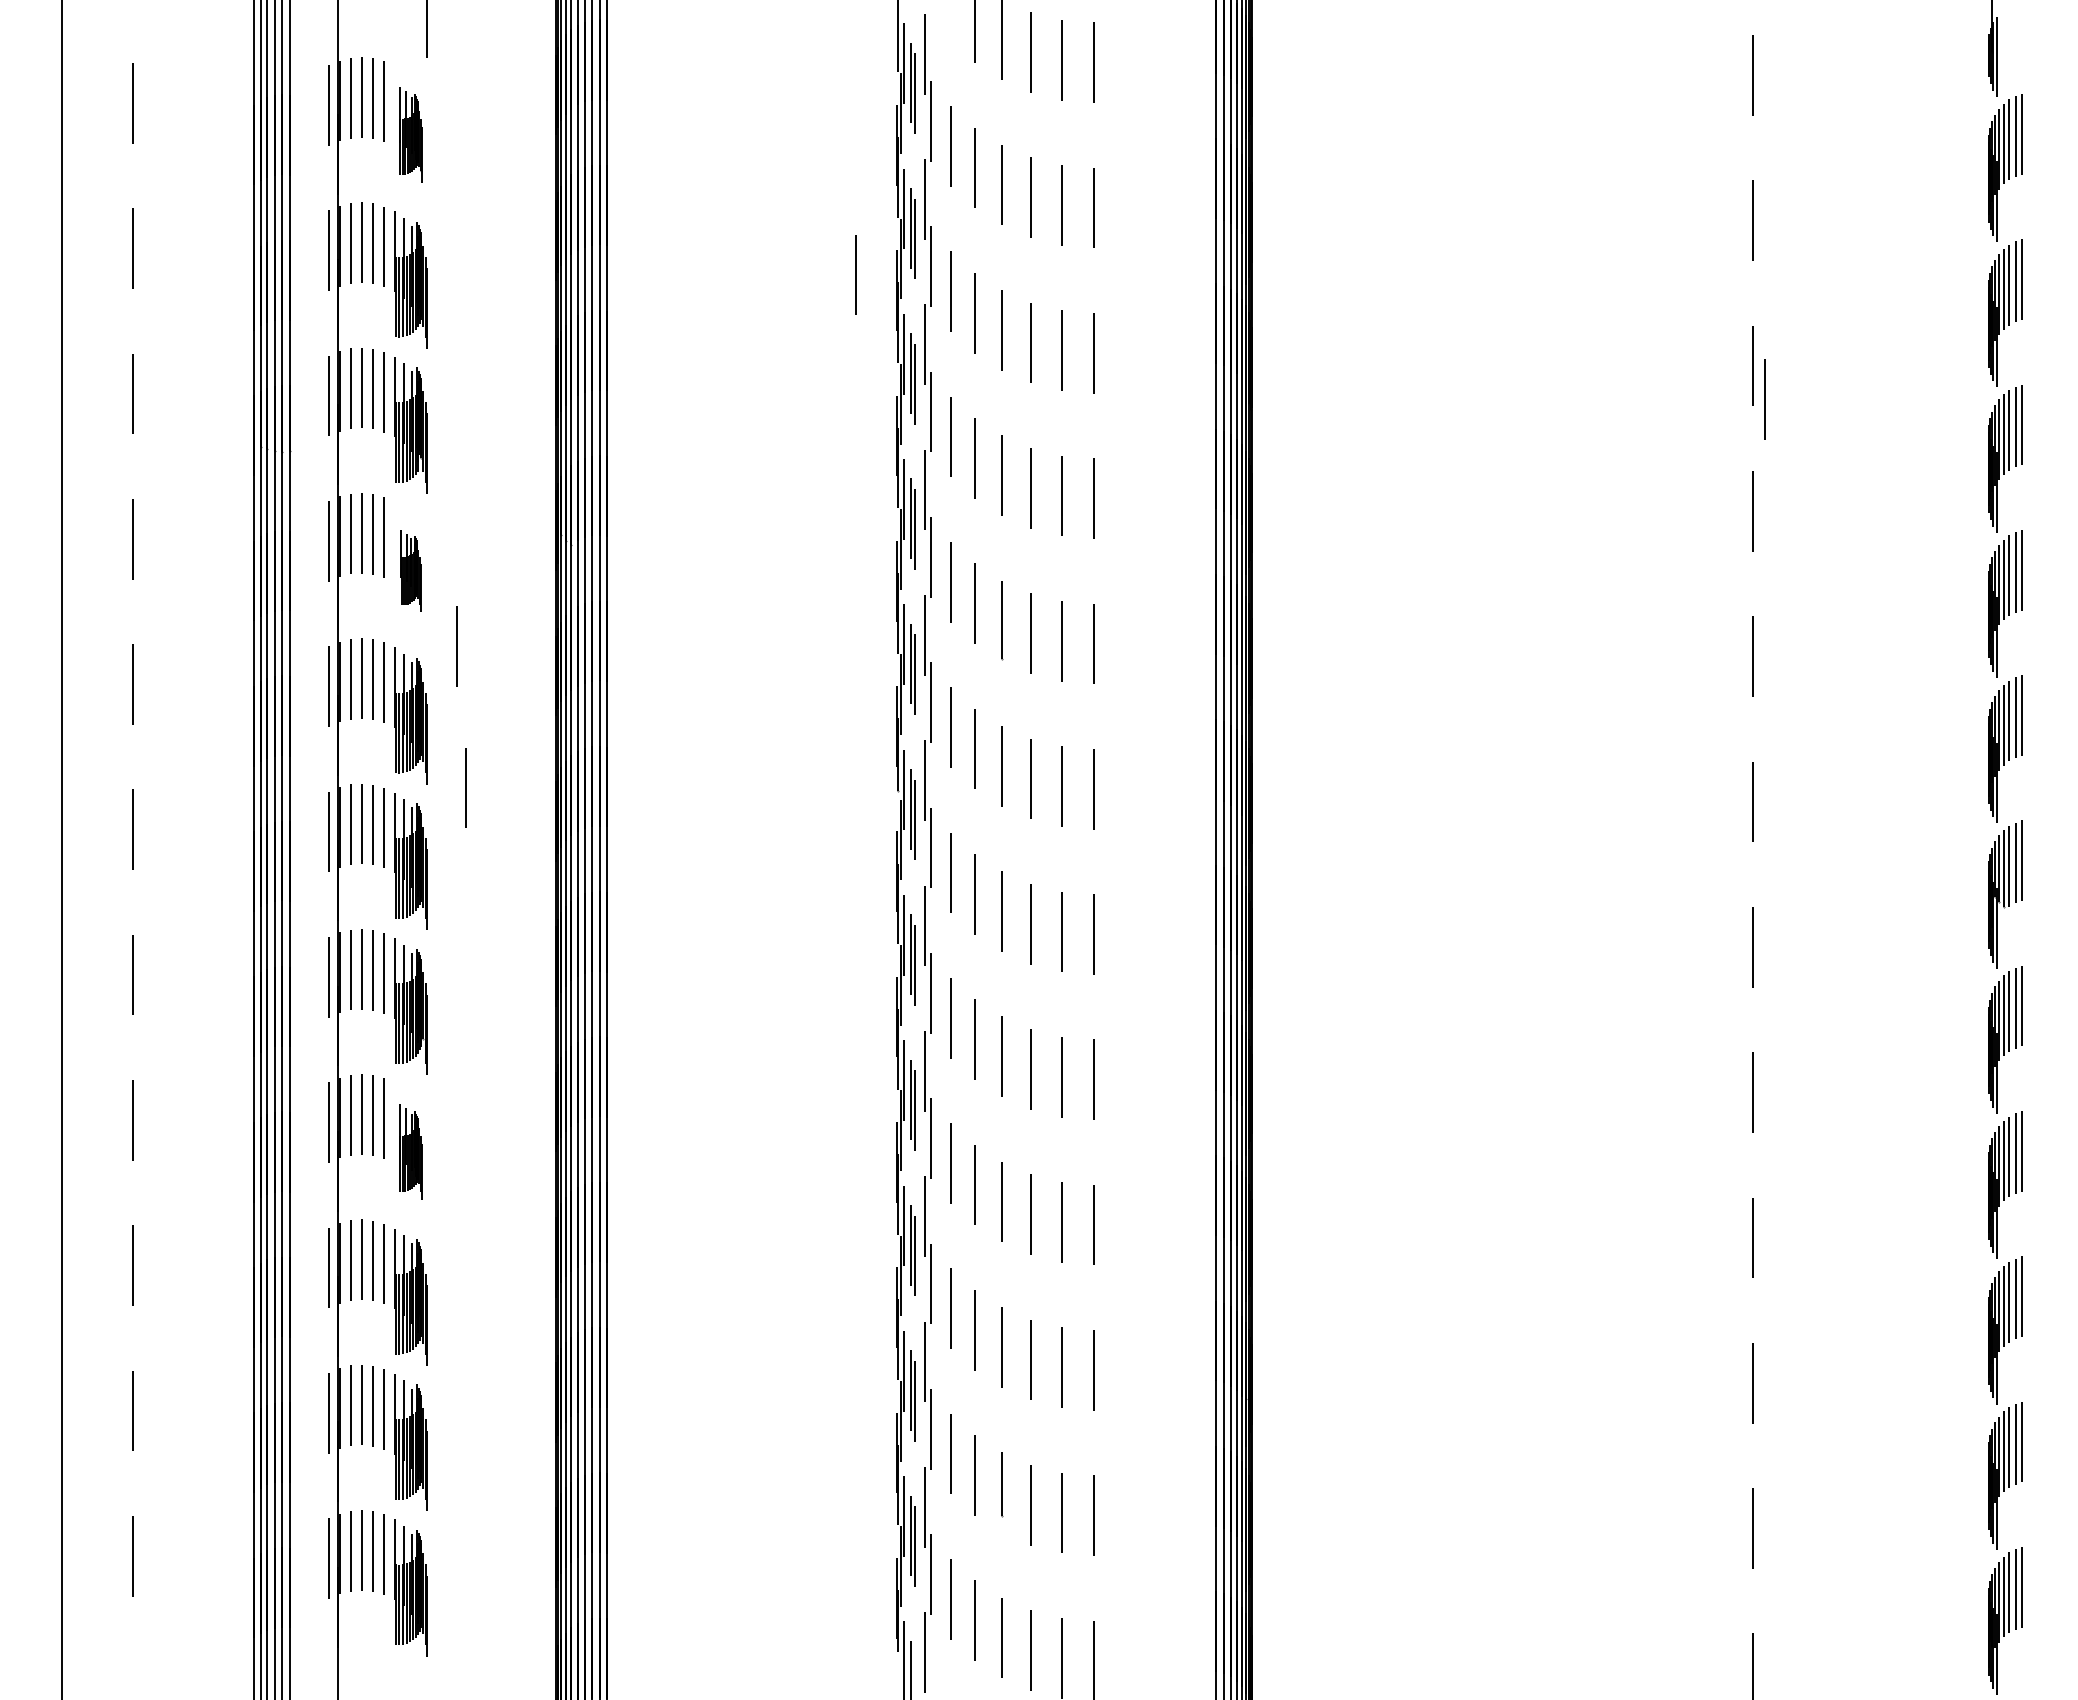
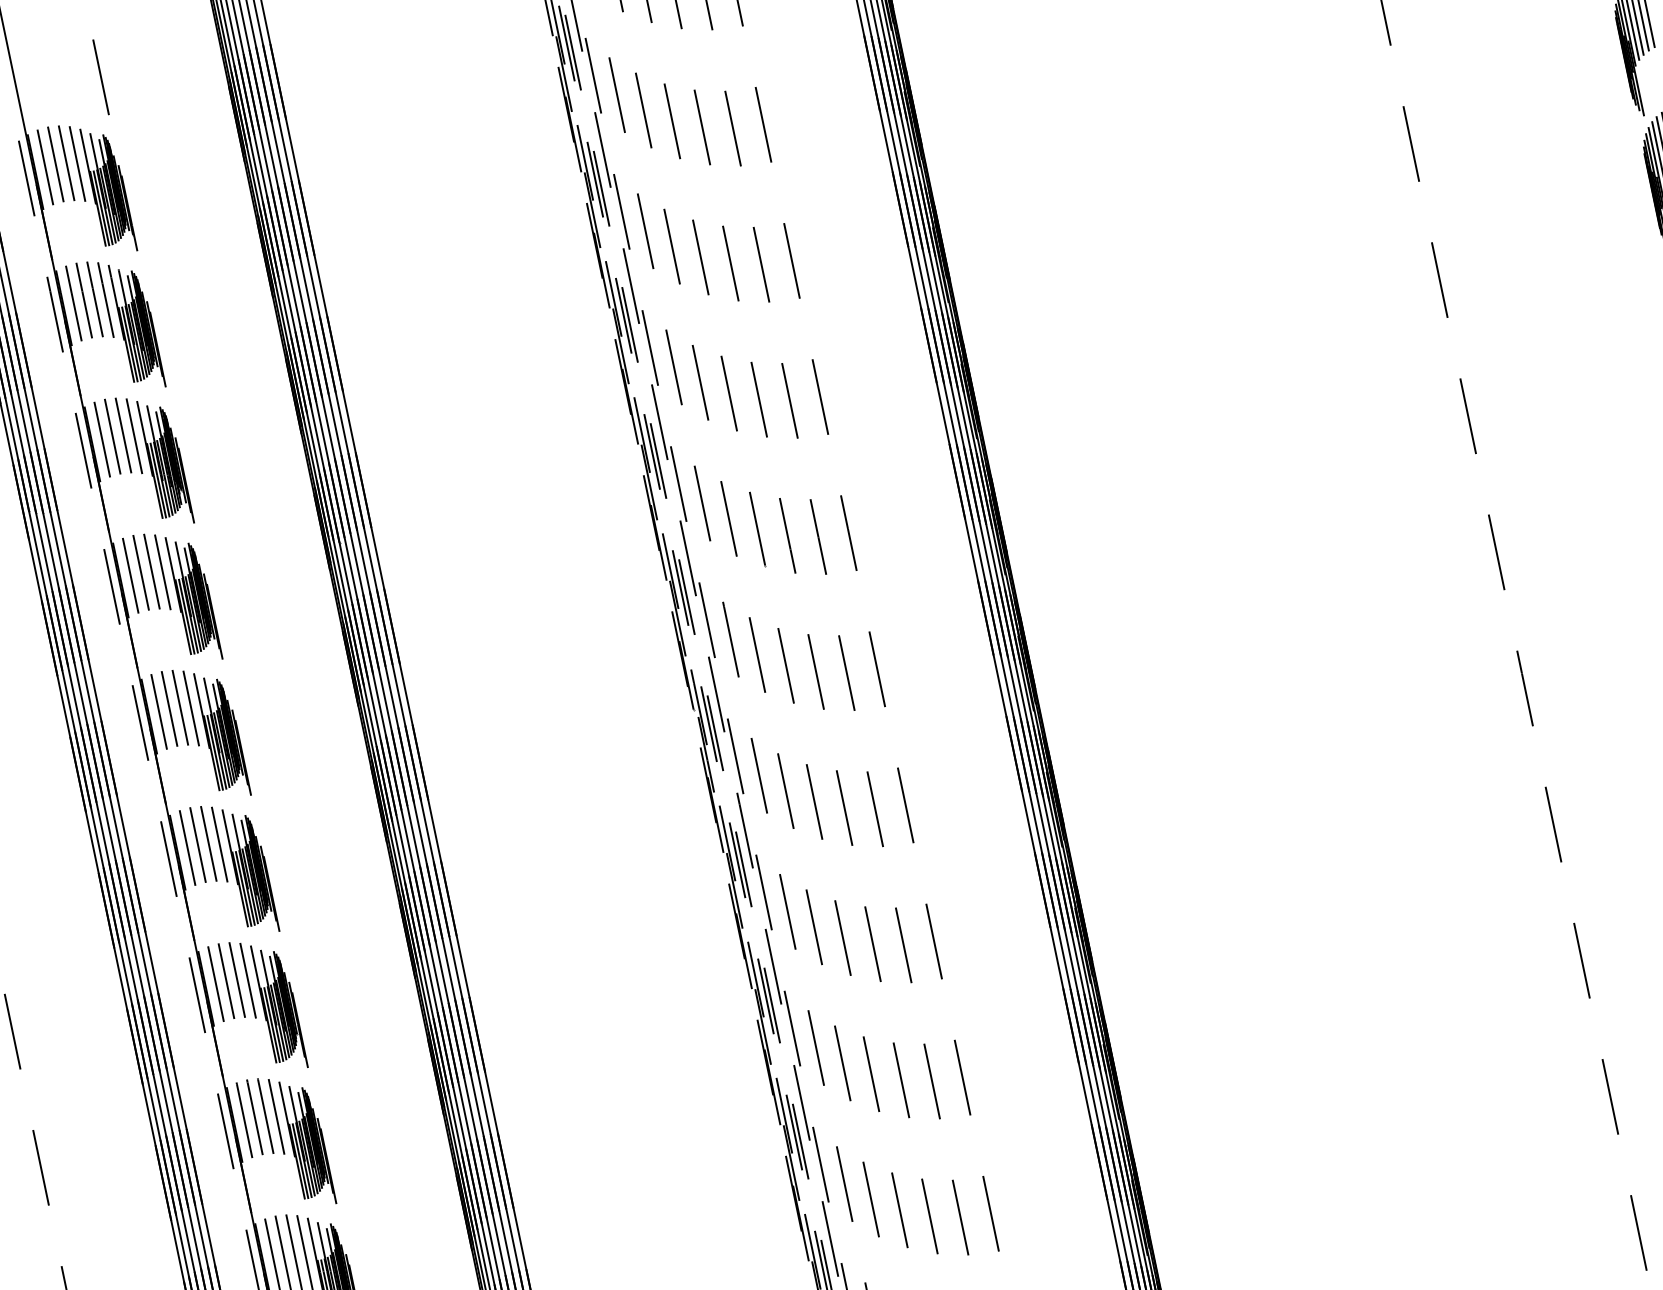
part: (410, 134) -> (108, 189), size x1.43
line: (855, 274) -> (552, 233), removed
line: (1764, 399) -> (1428, 172), removed
part: (410, 570) -> (193, 598), size x1.67
line: (456, 646) -> (251, 660), removed
line: (465, 787) -> (287, 790), removed
part: (410, 1151) -> (307, 1142), size x1.43

